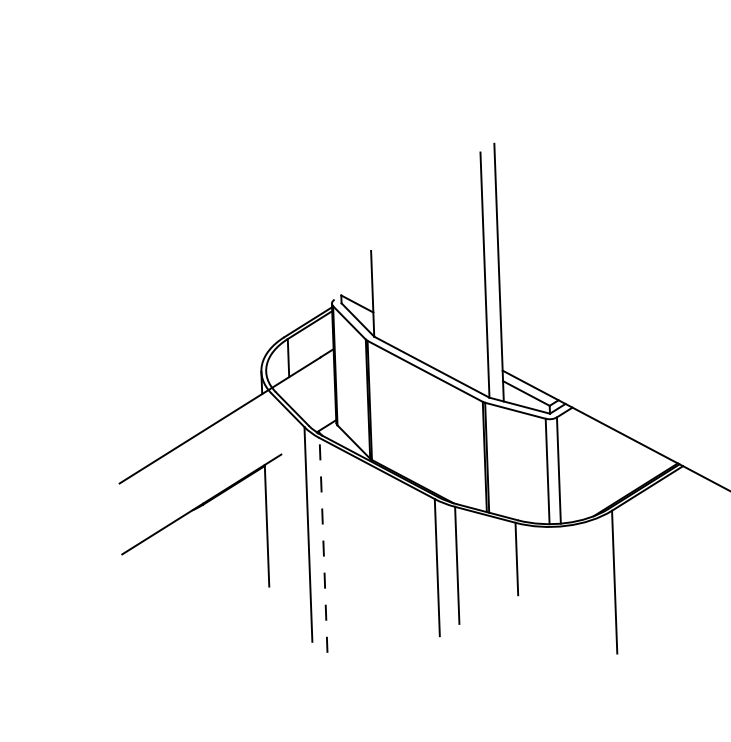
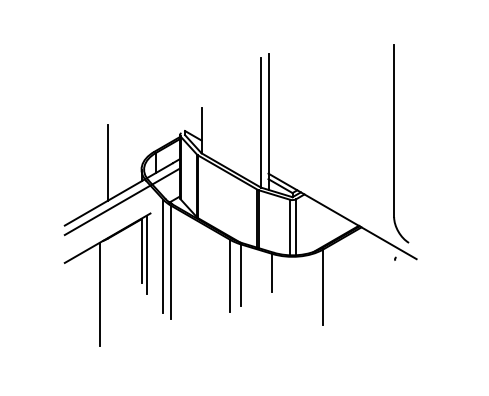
line: (198, 360) -> (108, 162), added
line: (225, 433) -> (121, 201), added
line: (276, 532) -> (146, 254), added
line: (322, 546) -> (170, 262), dashed -> solid
line: (190, 611) -> (99, 294), added

